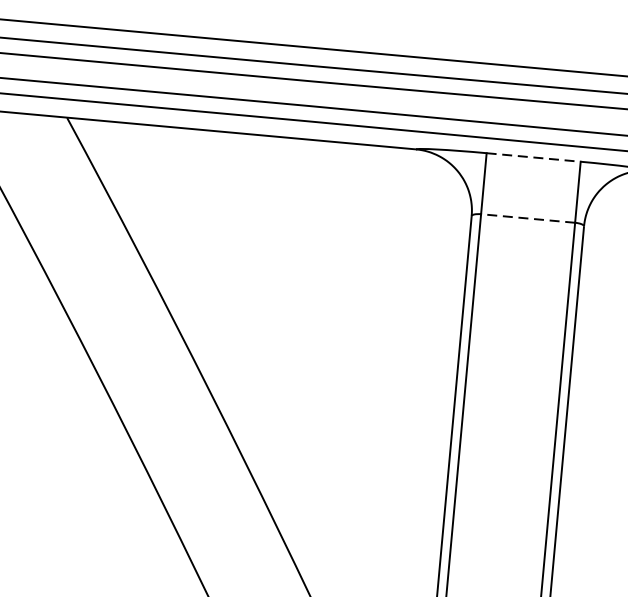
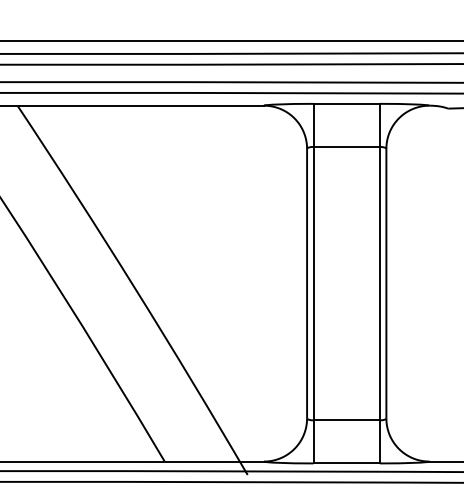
line: (534, 157) -> (347, 103), dashed -> solid
line: (527, 217) -> (346, 146), dashed -> solid

